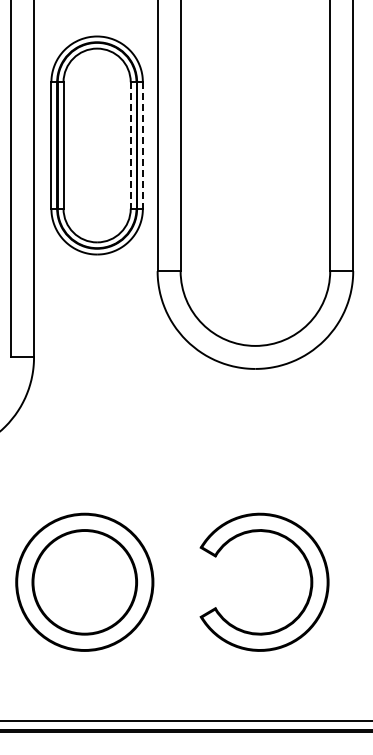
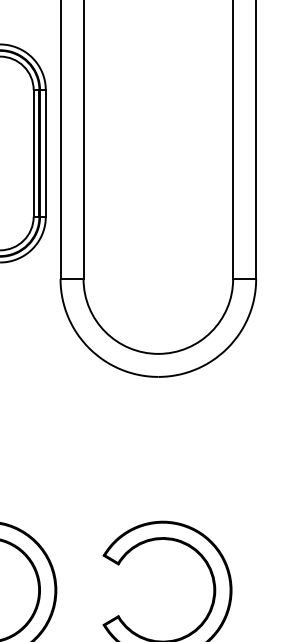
line: (130, 146) -> (33, 154), dashed -> solid
line: (142, 146) -> (45, 154), dashed -> solid

